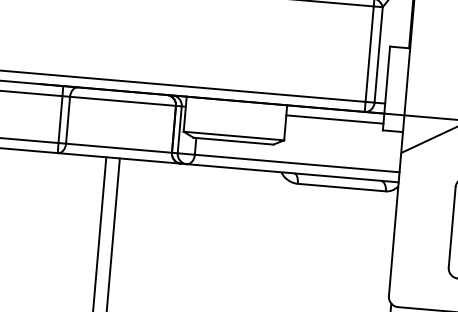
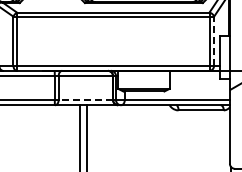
line: (379, 55) -> (214, 41), solid -> dashed
line: (334, 120) -> (194, 76), removed
line: (118, 148) -> (85, 100), solid -> dashed

